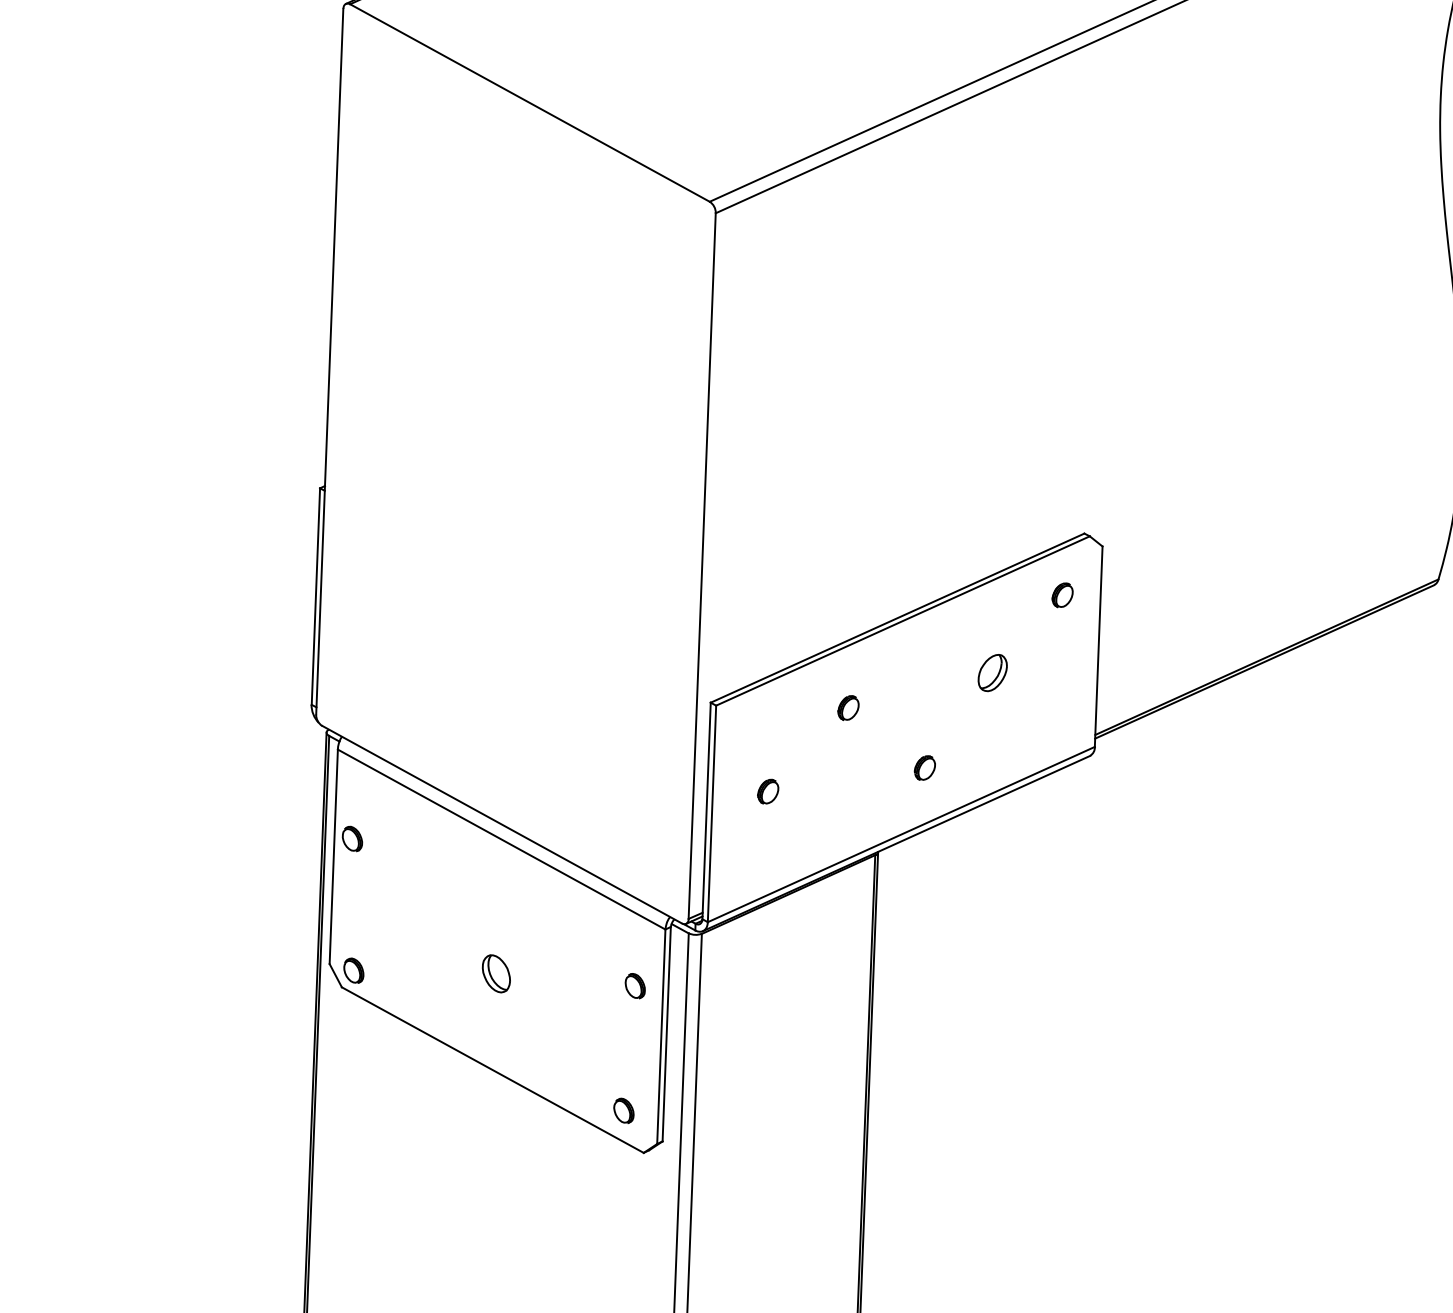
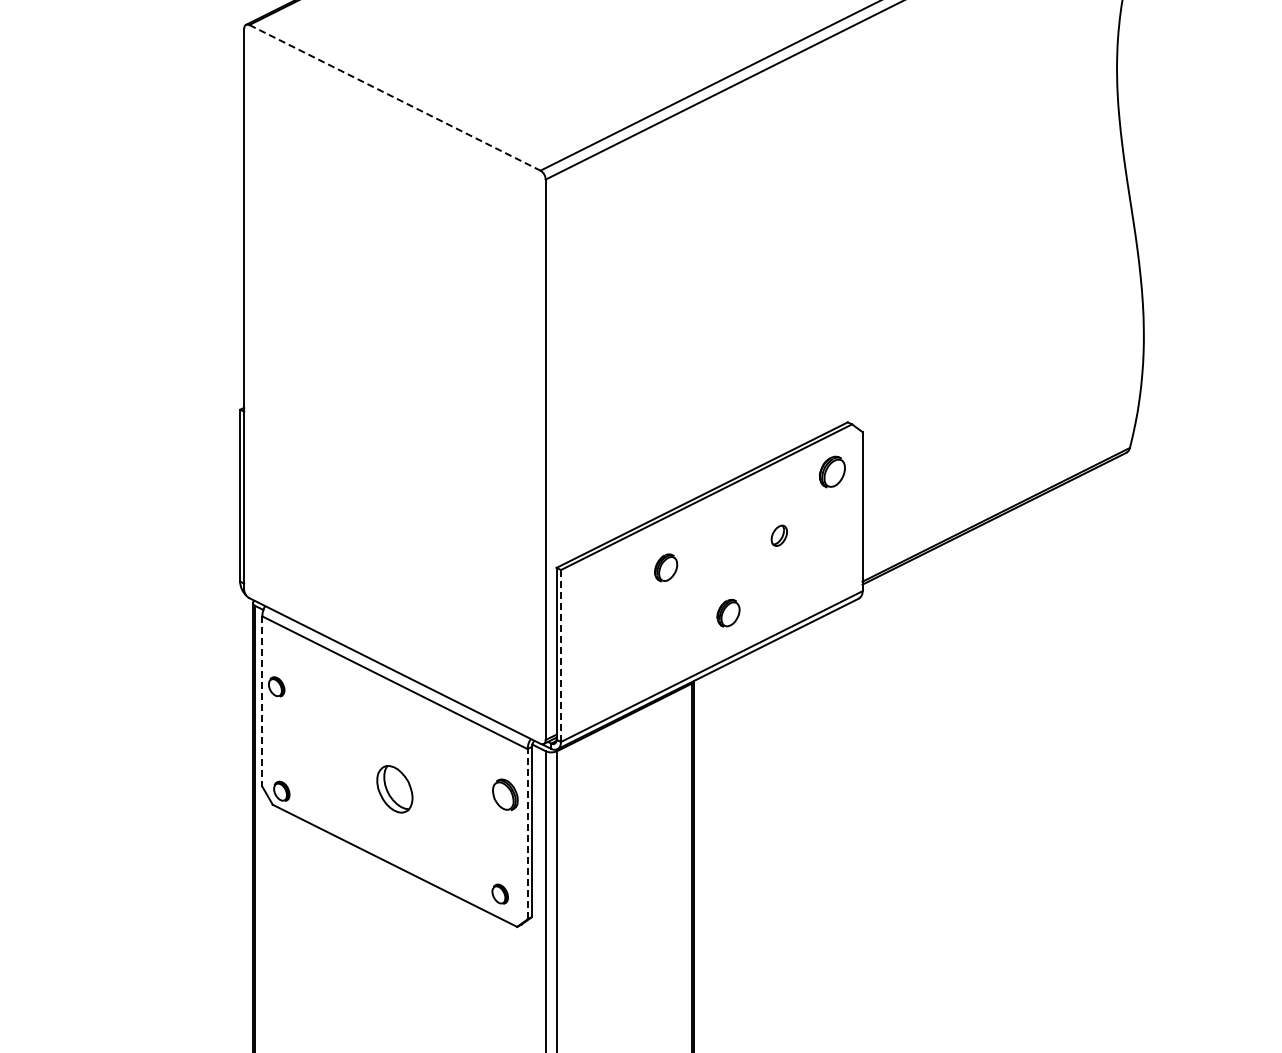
line: (530, 102) -> (395, 97), solid -> dashed
part: (1062, 594) -> (832, 471), size x1.6
part: (992, 672) -> (779, 535), size x0.7
part: (847, 707) -> (665, 567), size x1.4
part: (925, 767) -> (728, 612), size x1.4
part: (767, 791) -> (604, 636), removed
line: (712, 814) -> (561, 656), solid -> dashed
line: (333, 858) -> (262, 702), solid -> dashed
part: (495, 973) -> (394, 789), size x1.6
part: (635, 985) -> (505, 794), size x1.6
line: (661, 1035) -> (527, 833), solid -> dashed

